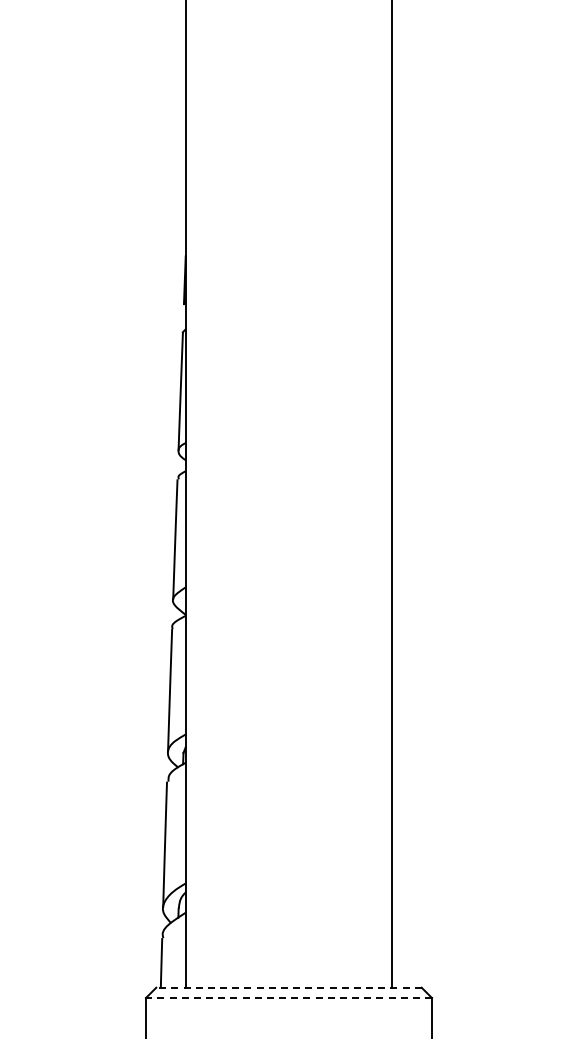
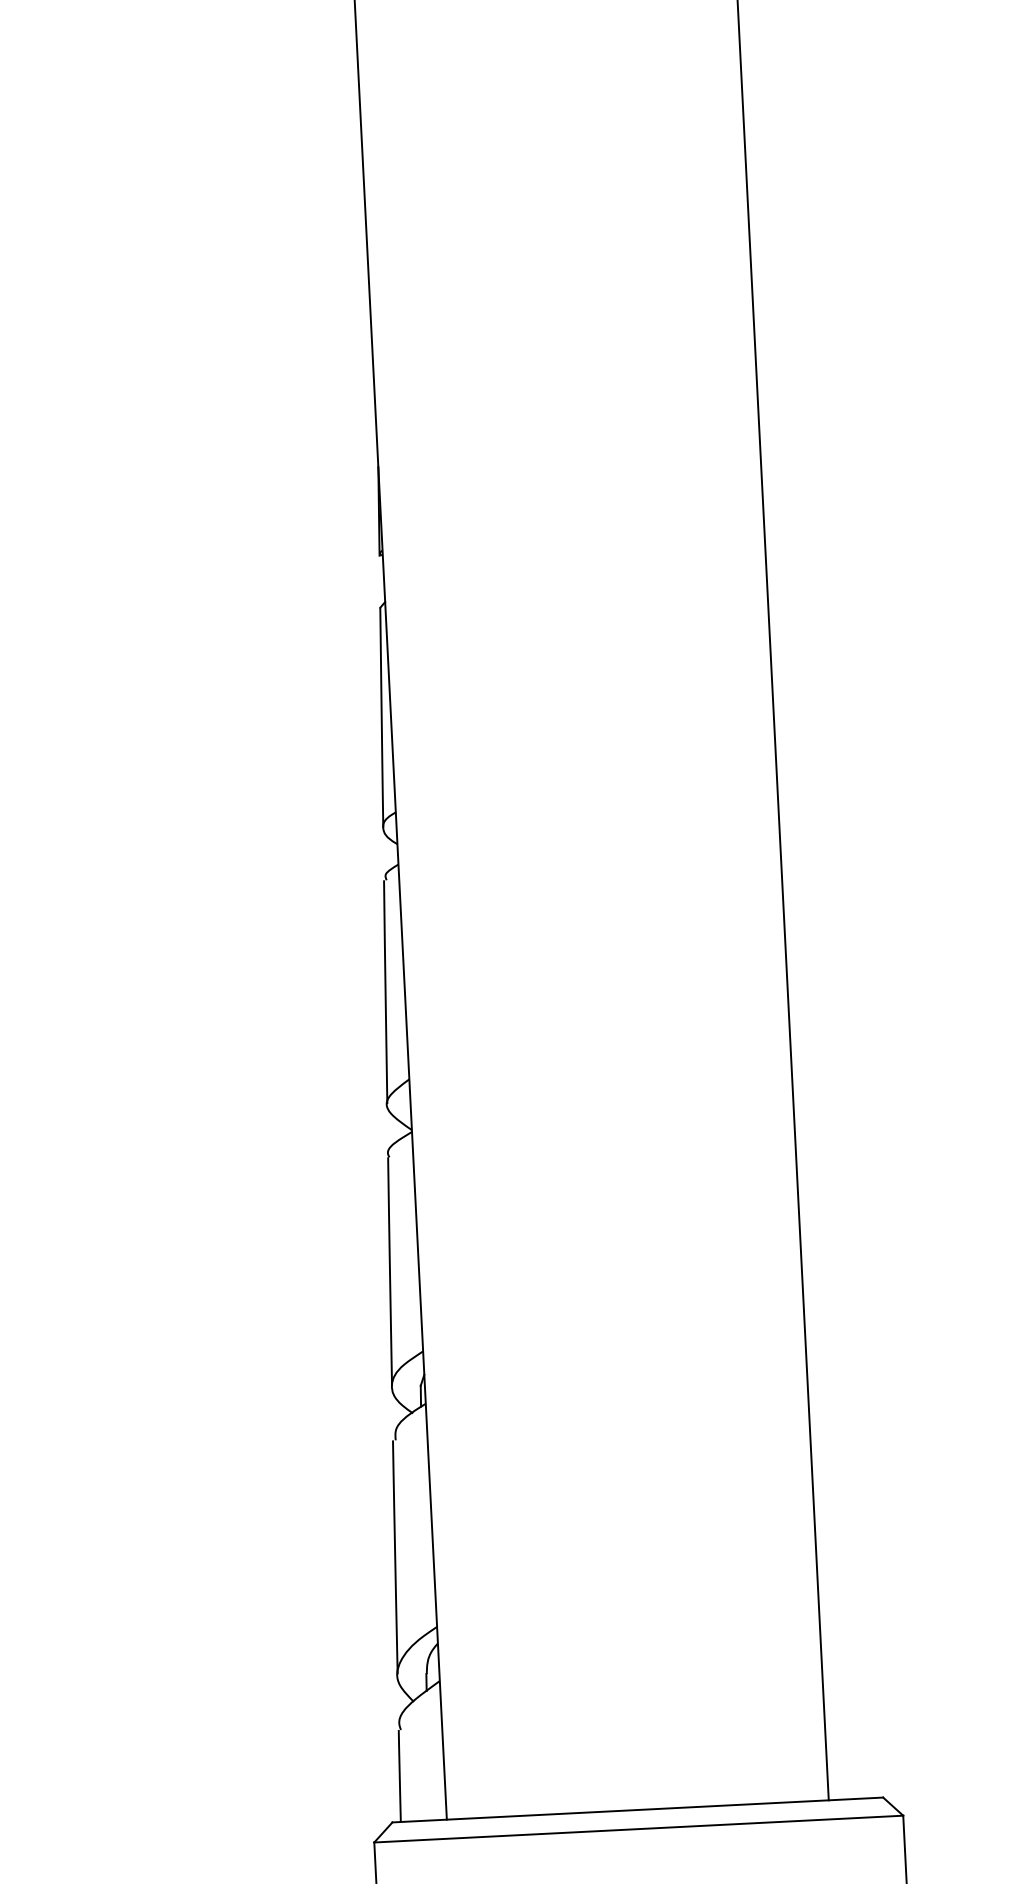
line: (288, 987) -> (636, 1809), dashed -> solid
line: (288, 998) -> (637, 1830), dashed -> solid

